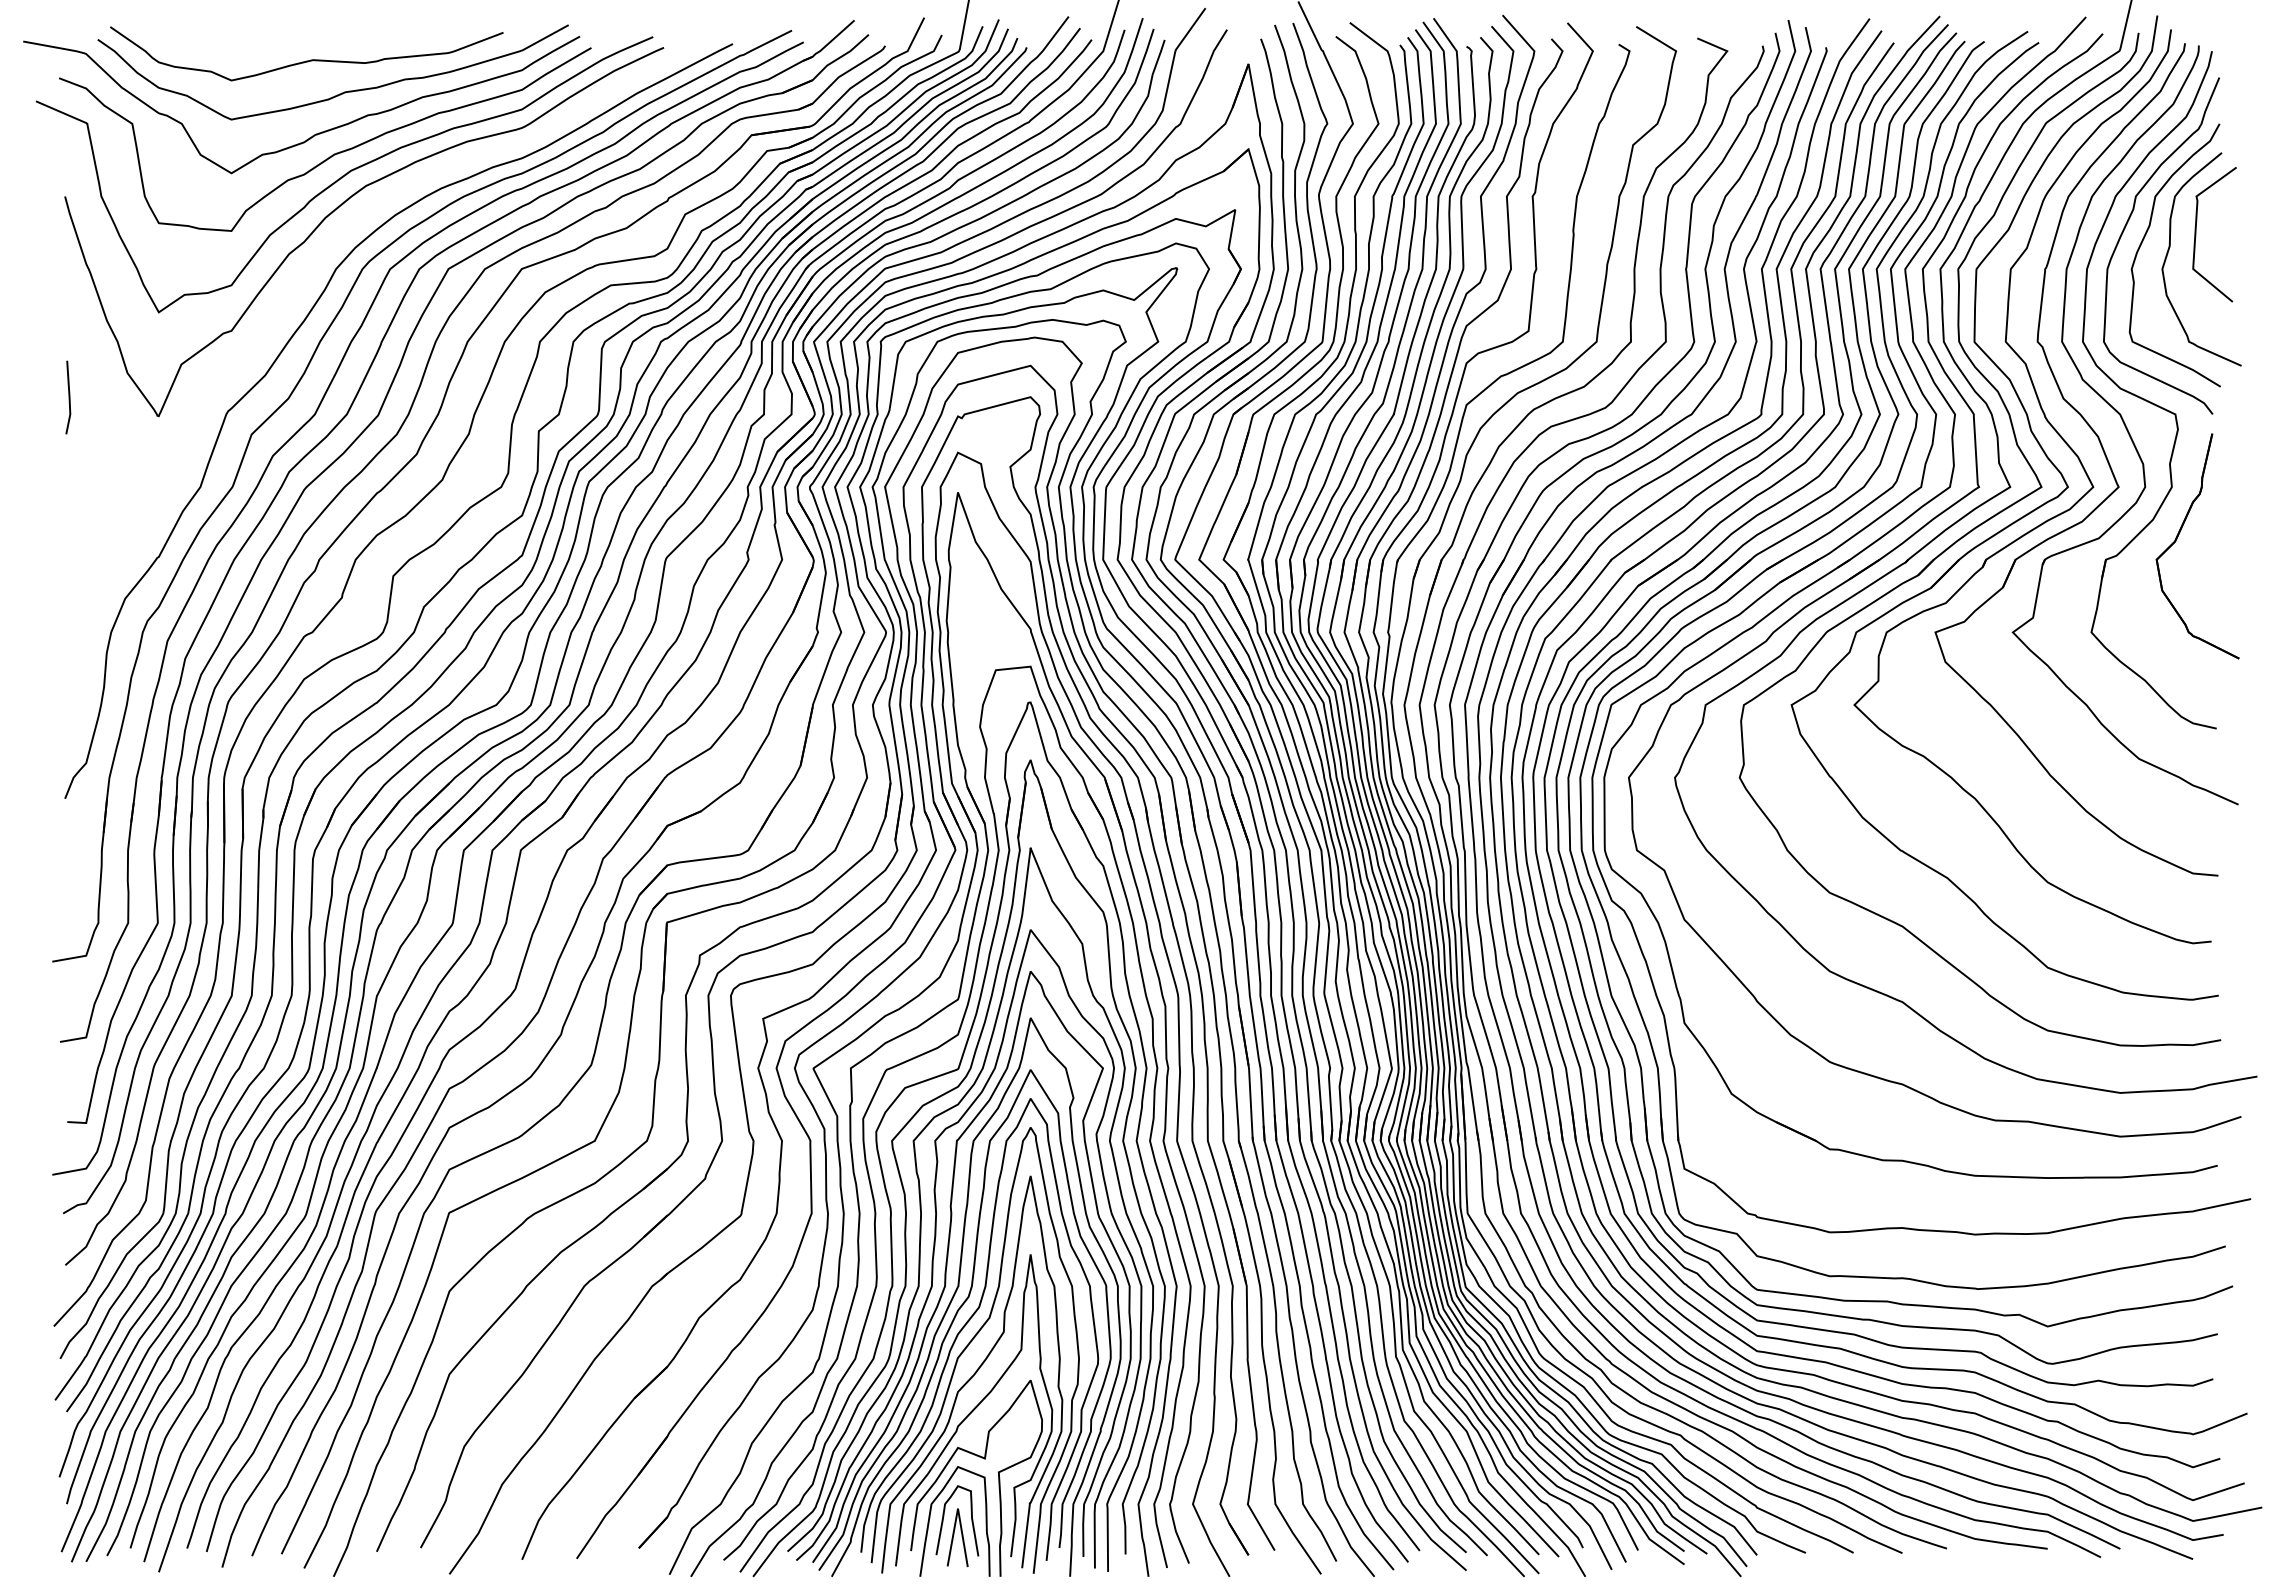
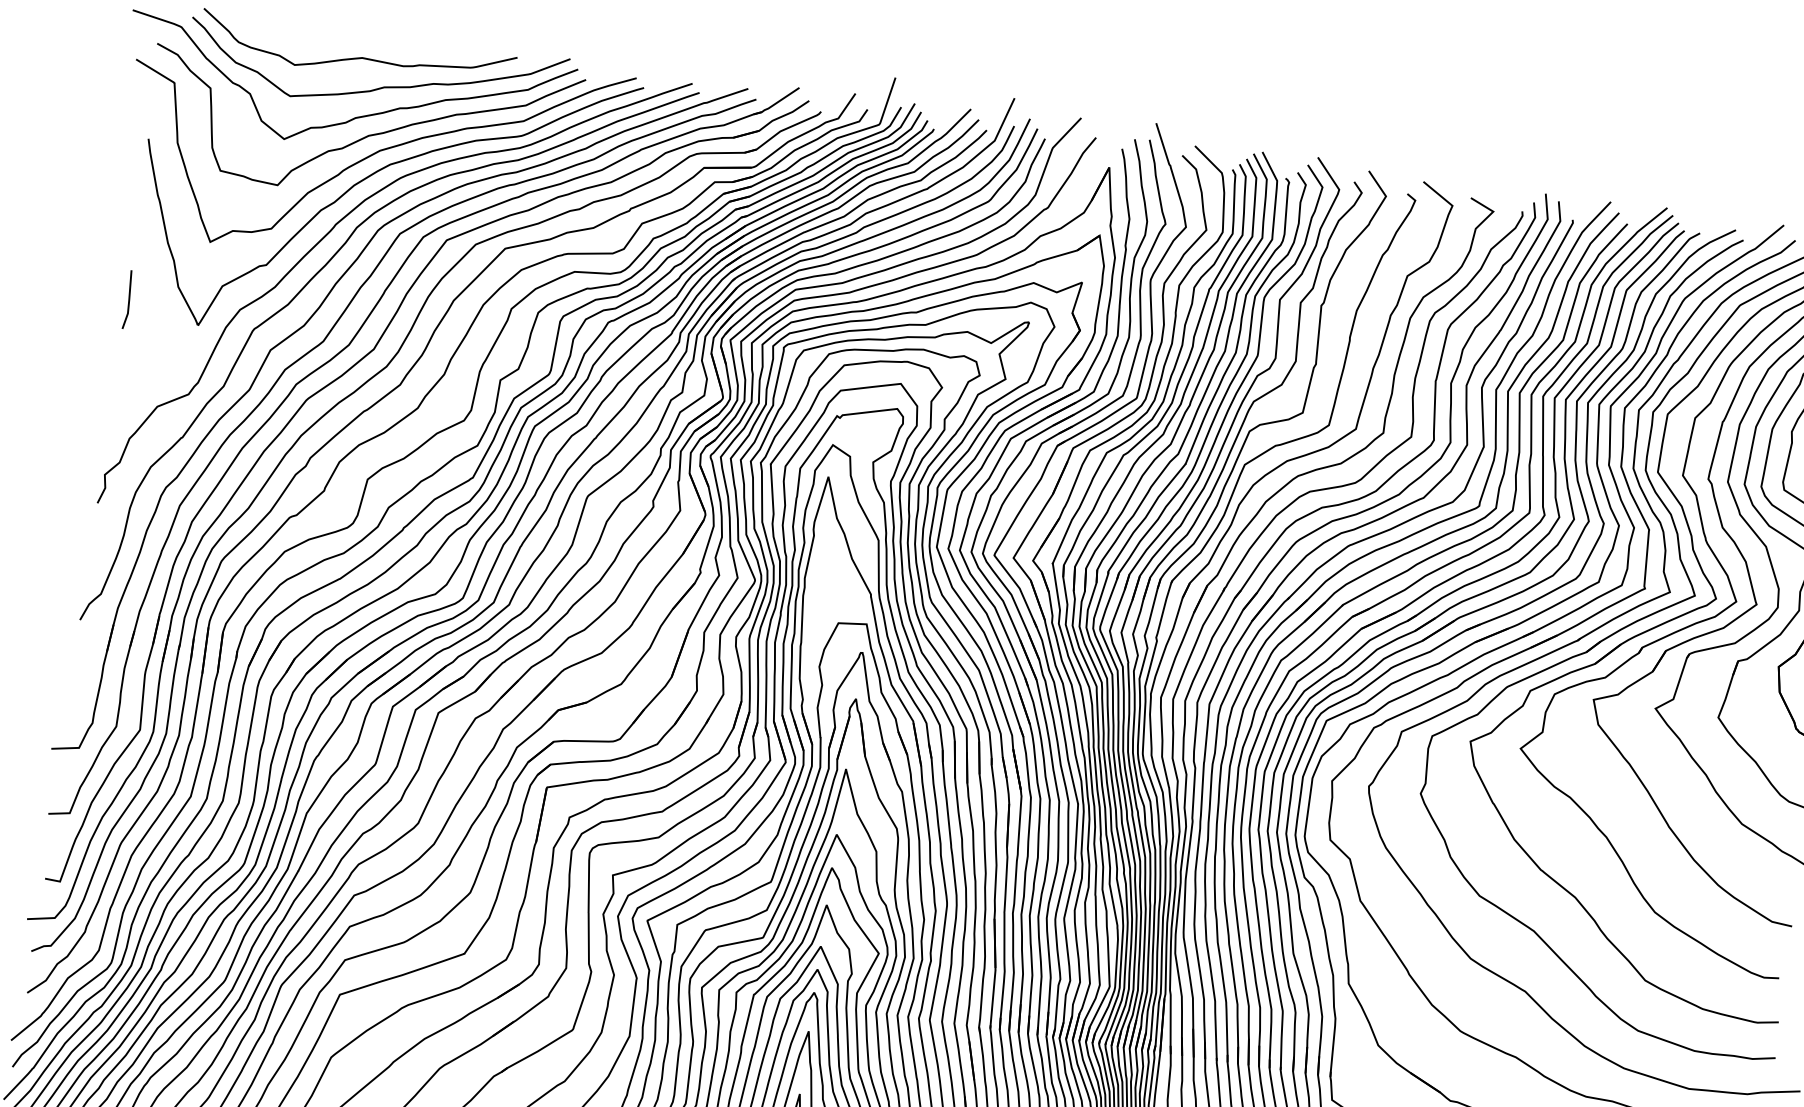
curve: (305, 278) -> (331, 231), added

